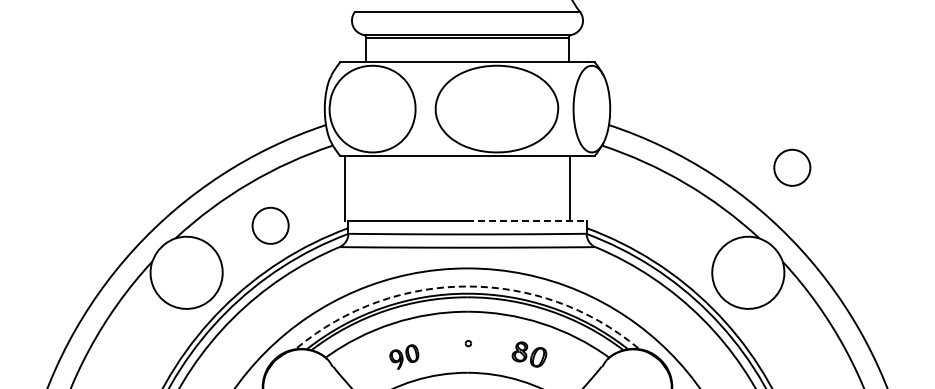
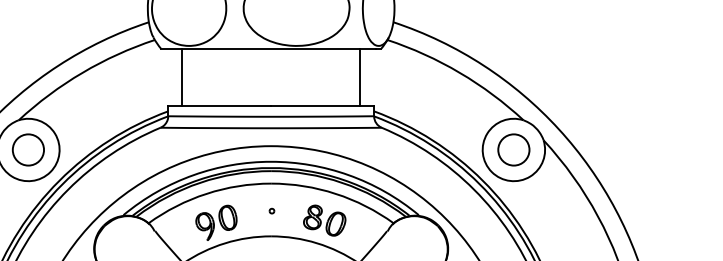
circle: (792, 167) -> (514, 149), moved
line: (344, 188) -> (182, 77), moved
line: (527, 221) -> (323, 105), dashed -> solid
circle: (270, 225) -> (28, 149), moved
arc: (467, 286) -> (271, 161), dashed -> solid
part: (529, 354) -> (324, 220), size x1.43
part: (404, 356) -> (216, 222), size x1.67

